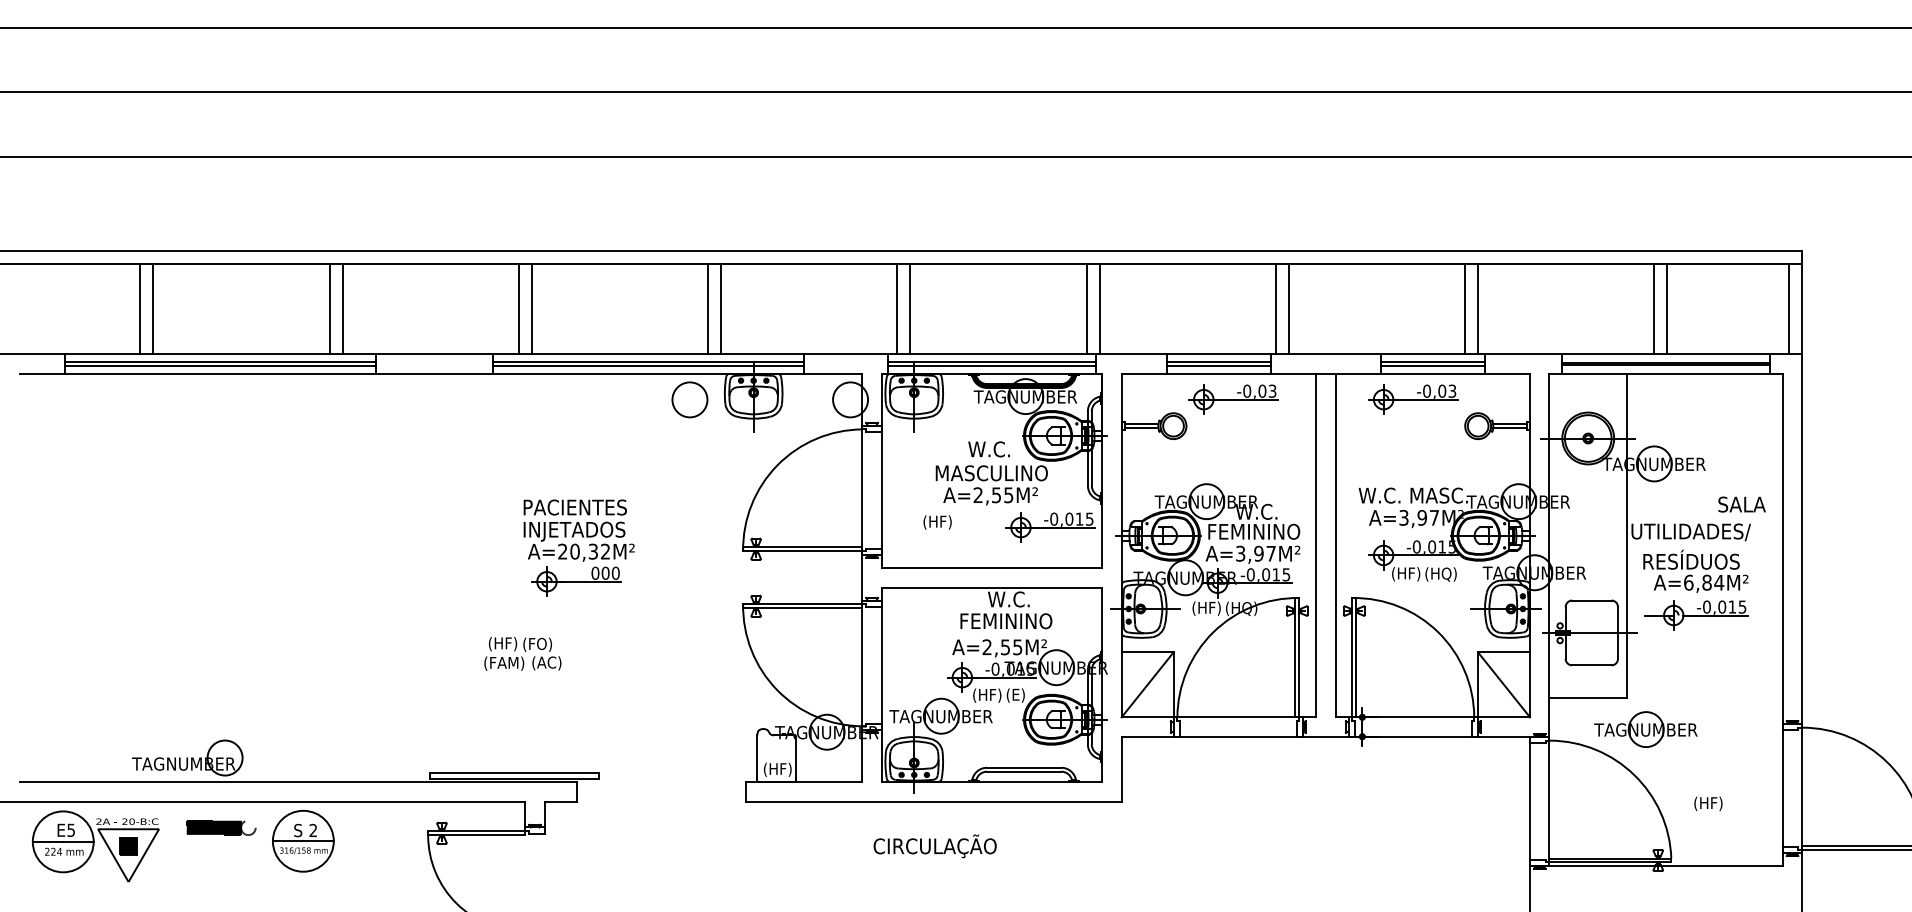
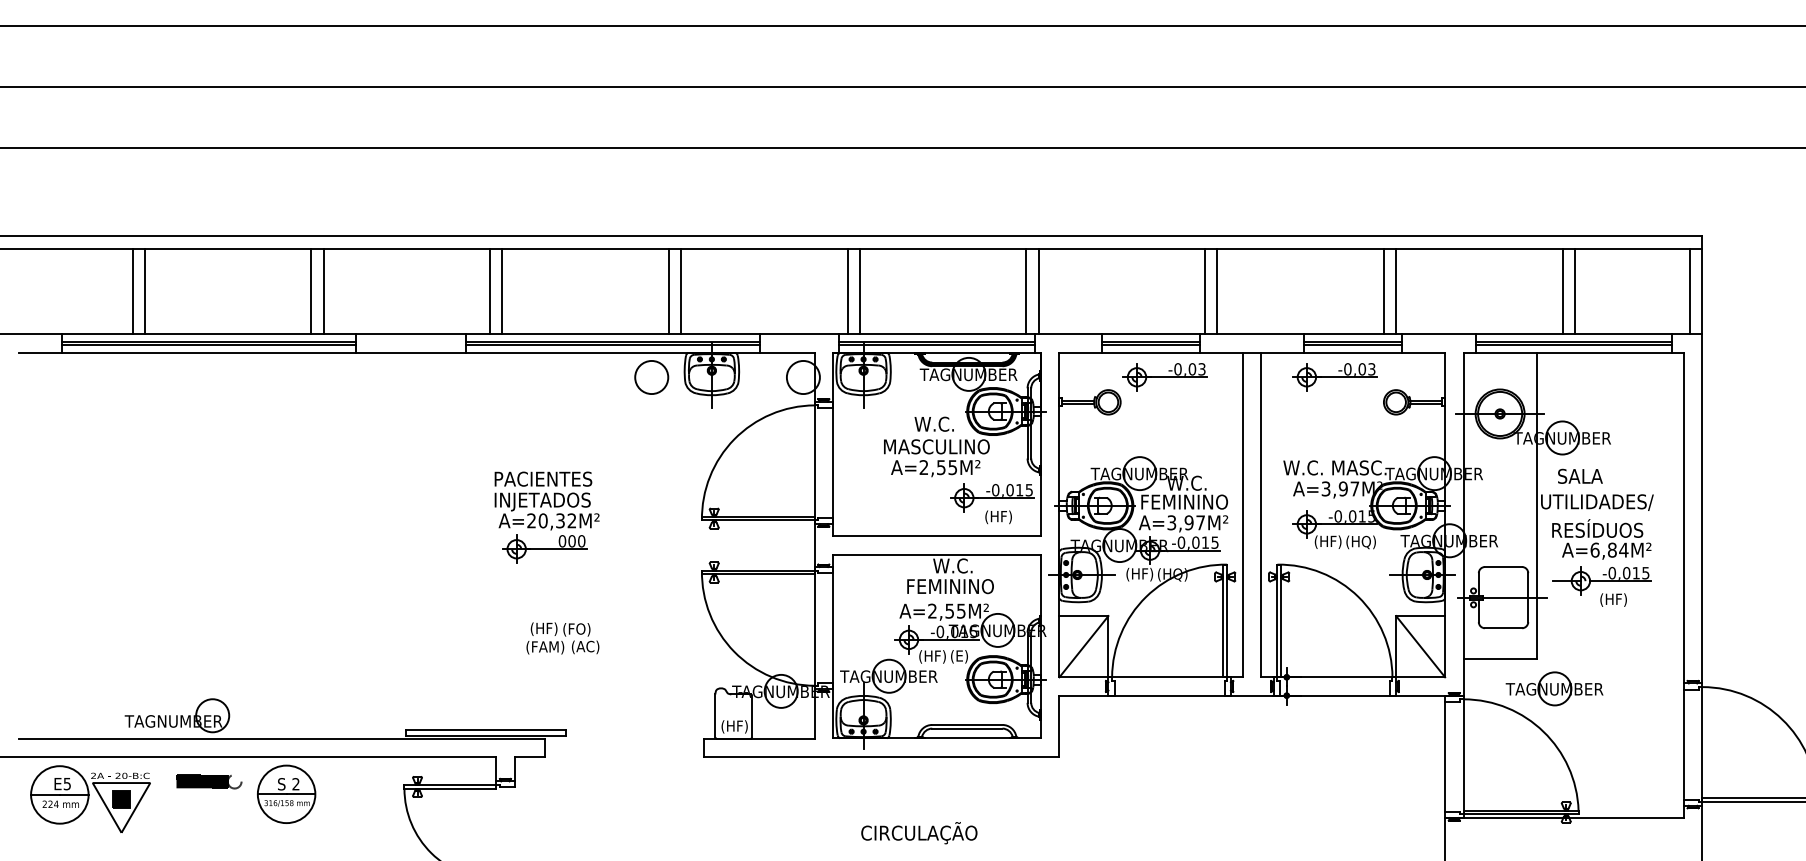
text: (1742, 503) -> (1580, 475), moved
text: (937, 522) -> (998, 517), moved
text: (522, 653) -> (562, 638), moved
text: (1708, 803) -> (1613, 599), moved
text: (935, 846) -> (919, 833), moved

